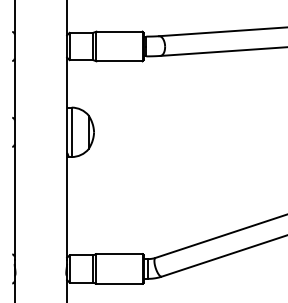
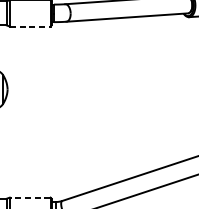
line: (119, 61) -> (30, 26), solid -> dashed
line: (118, 254) -> (29, 197), solid -> dashed

